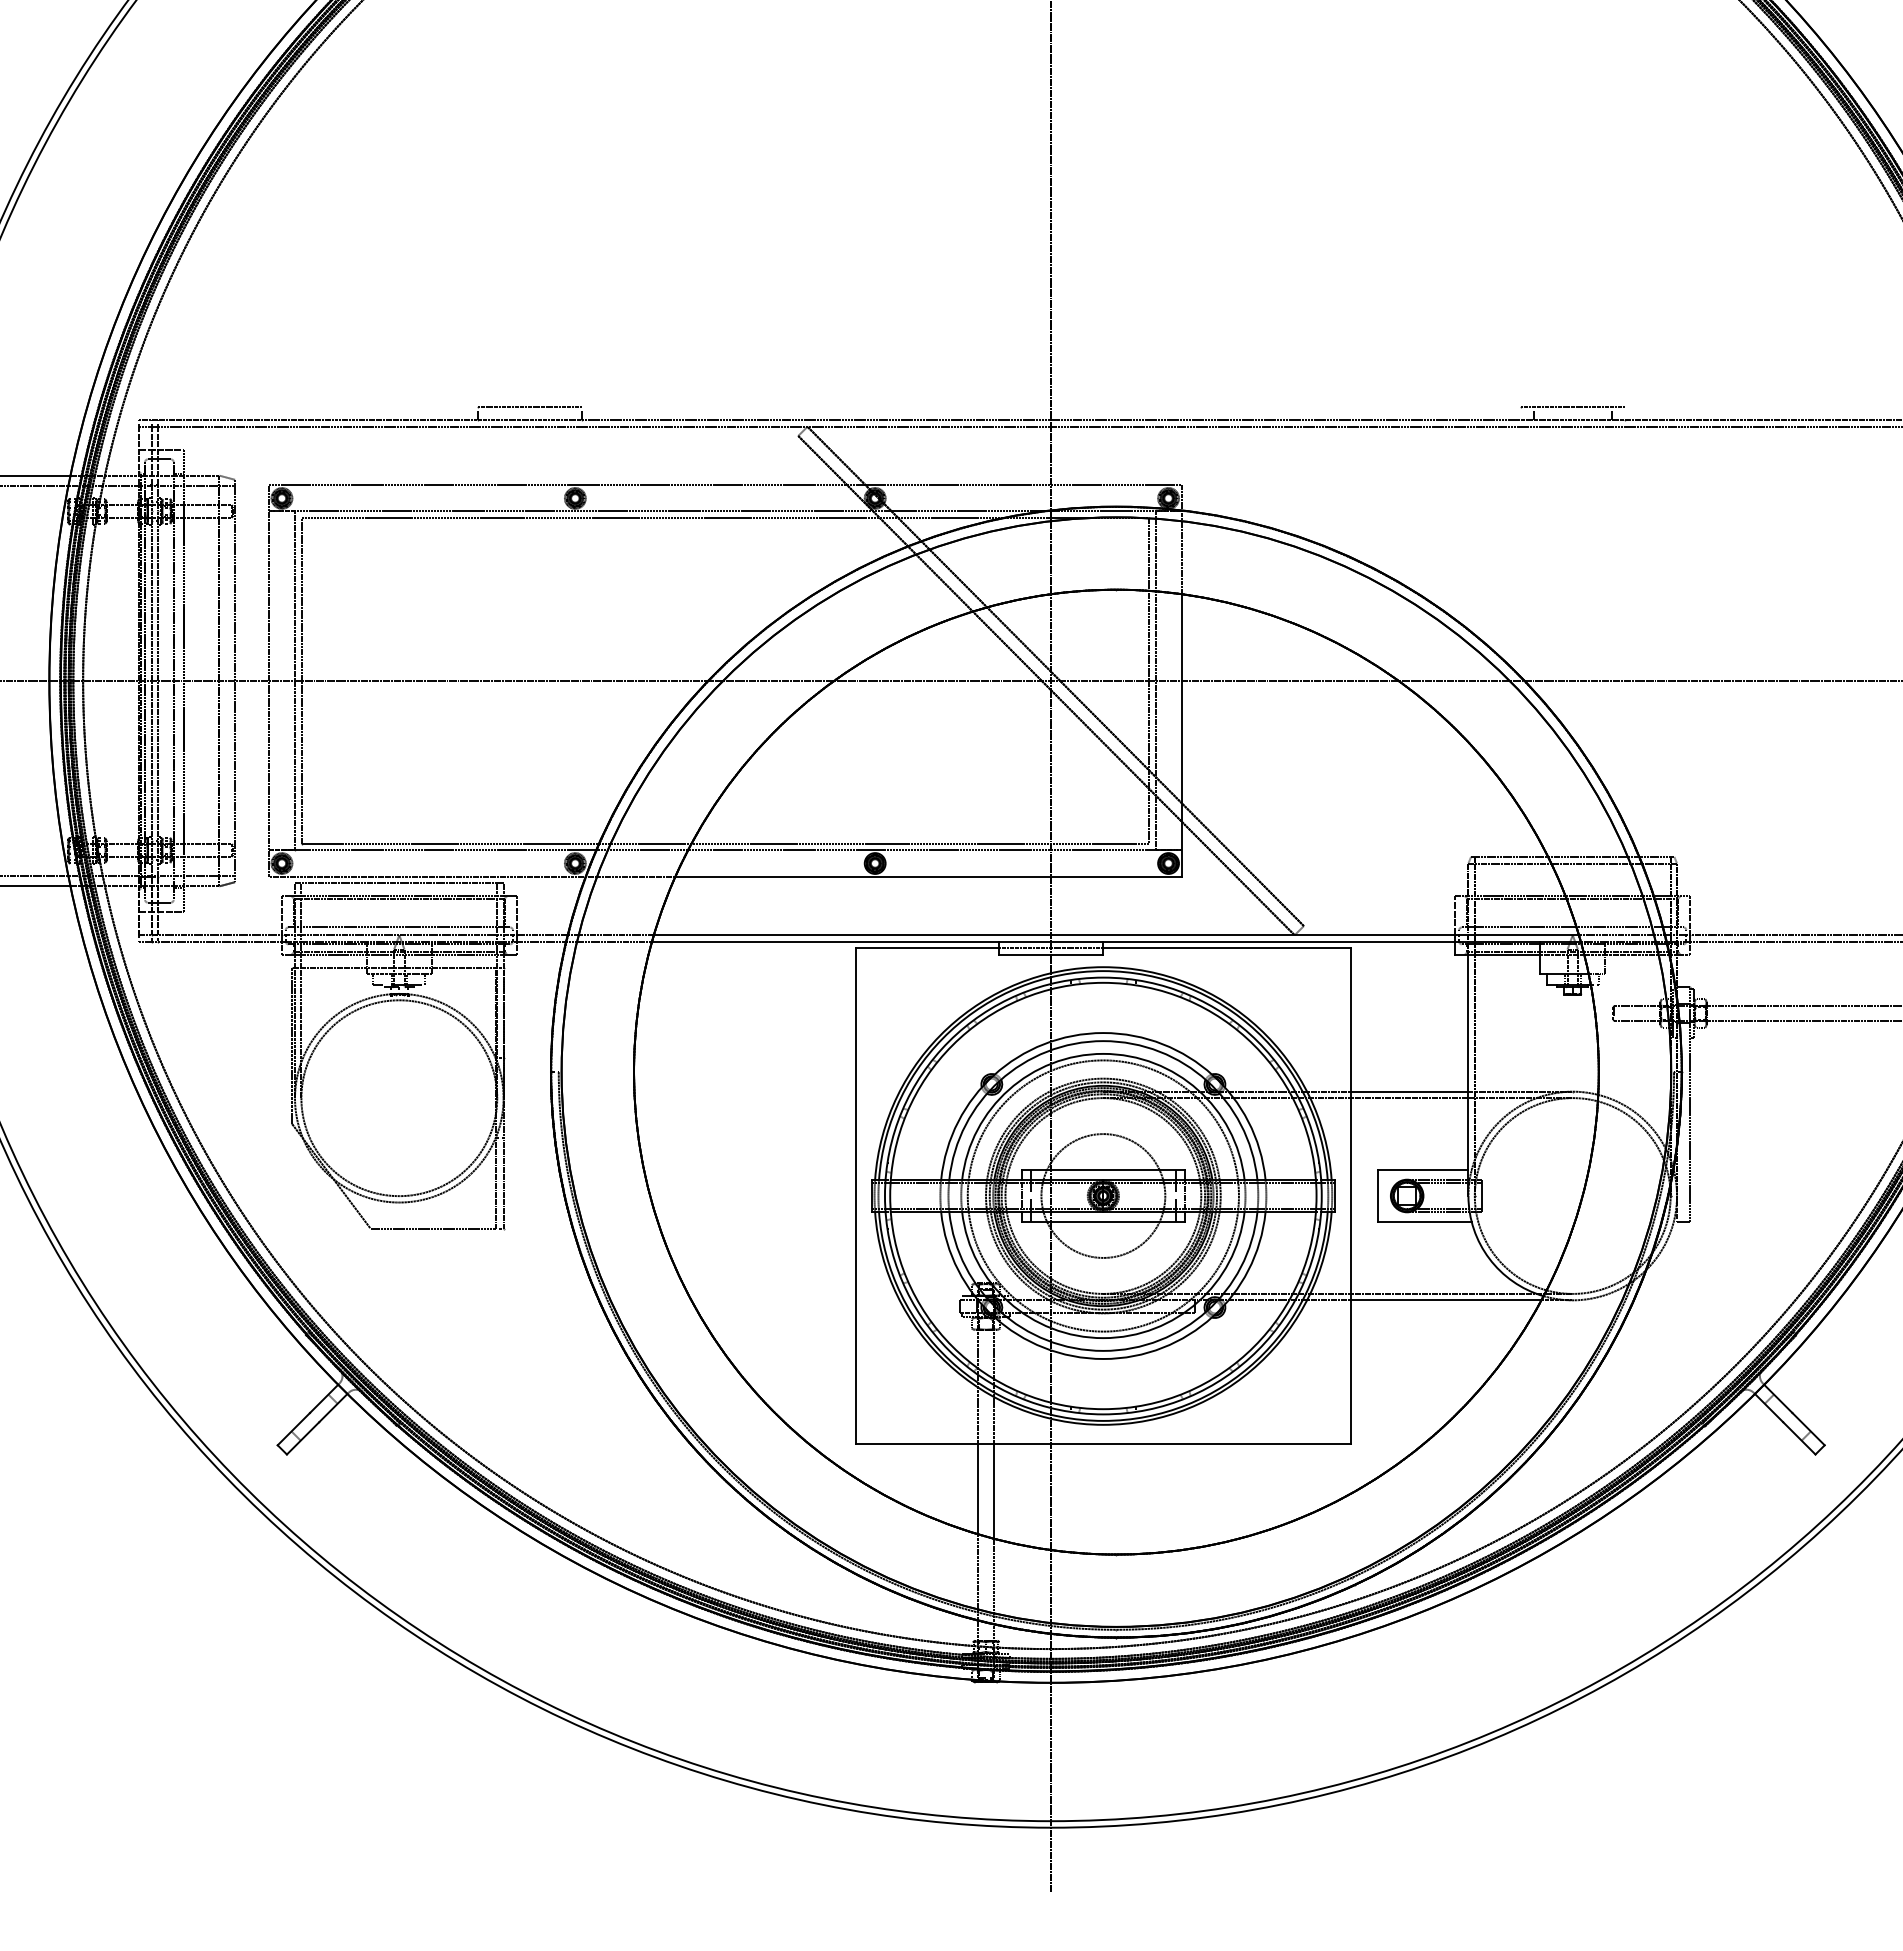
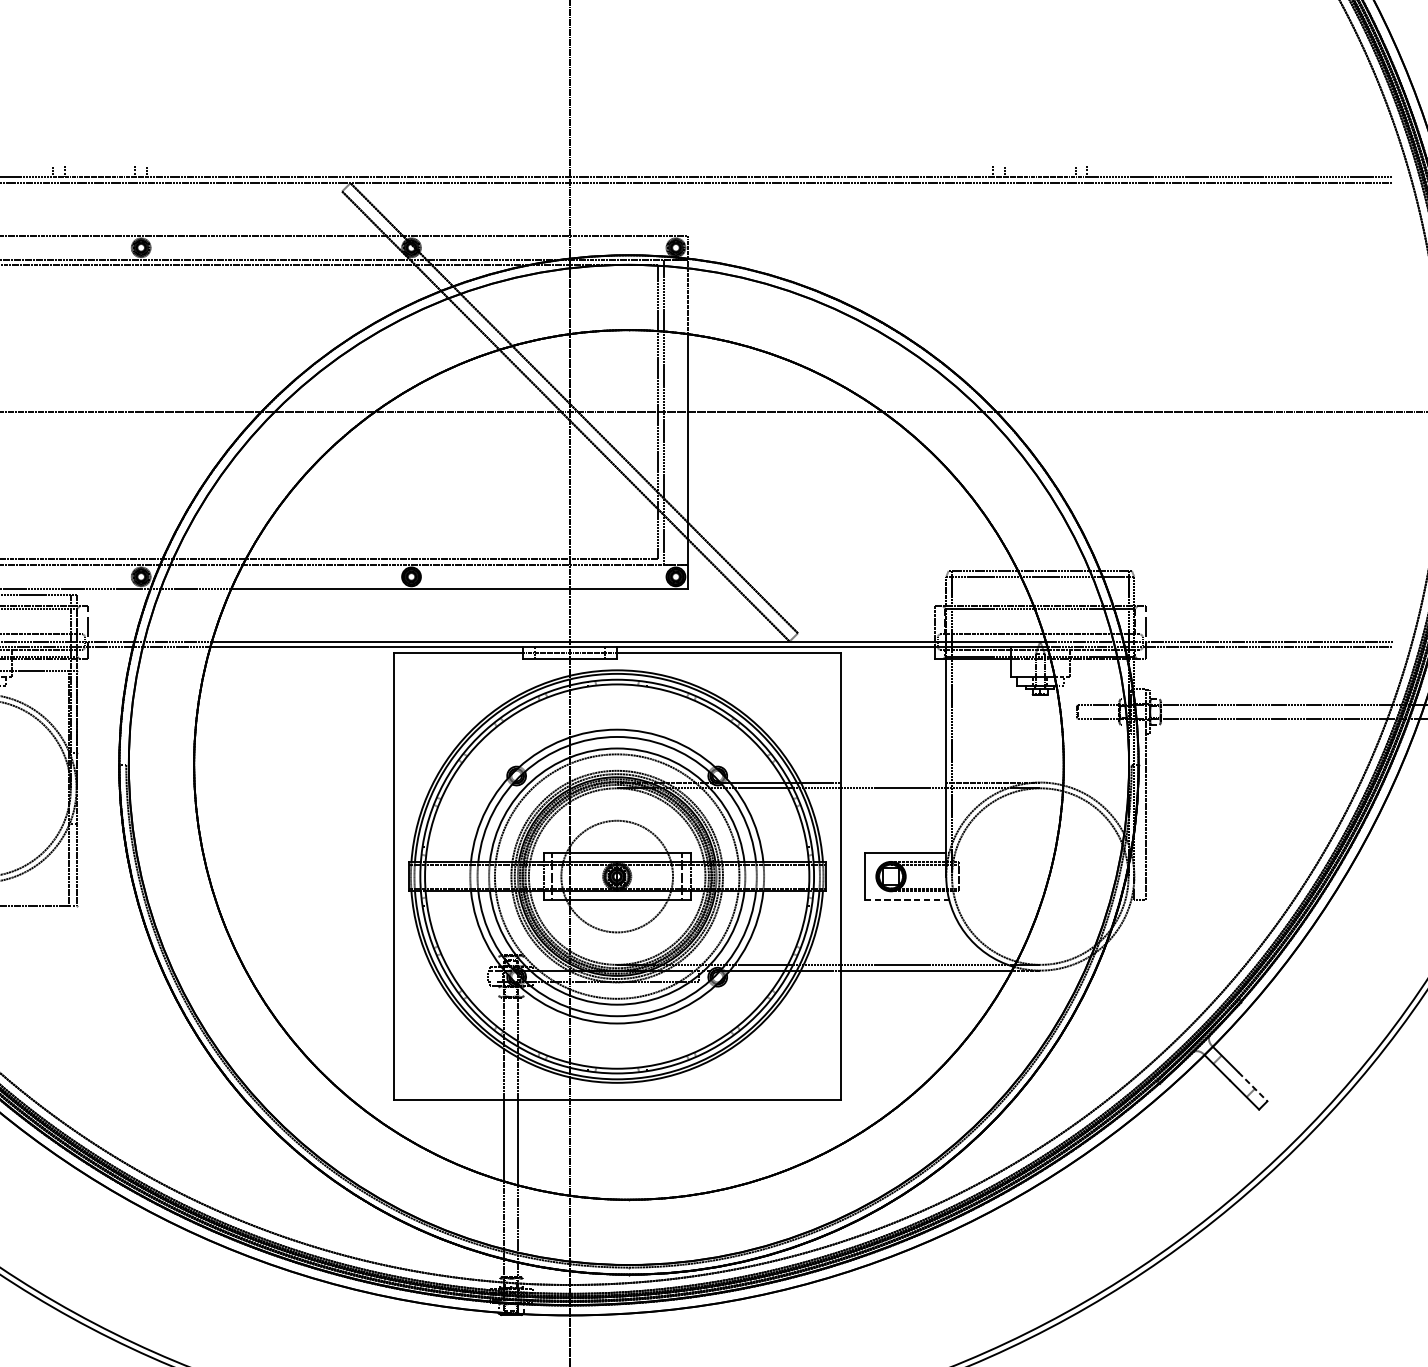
line: (529, 407) -> (99, 165), removed
line: (1572, 407) -> (1040, 165), removed
line: (1409, 1091) -> (893, 782), removed
line: (1424, 1222) -> (906, 900), solid -> dashed
line: (1808, 1429) -> (1252, 1087), solid -> dashed

